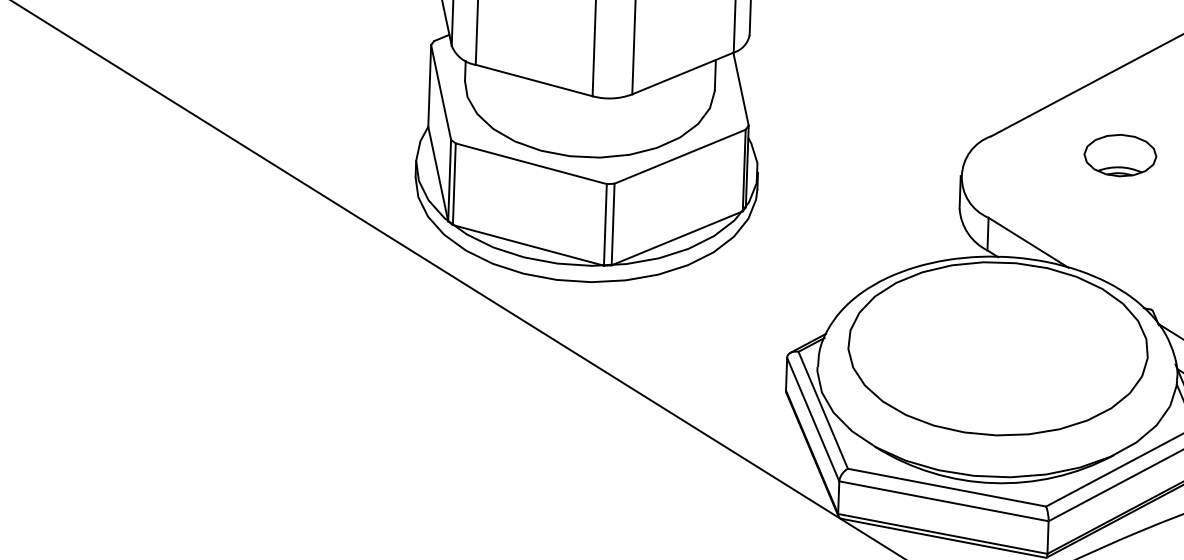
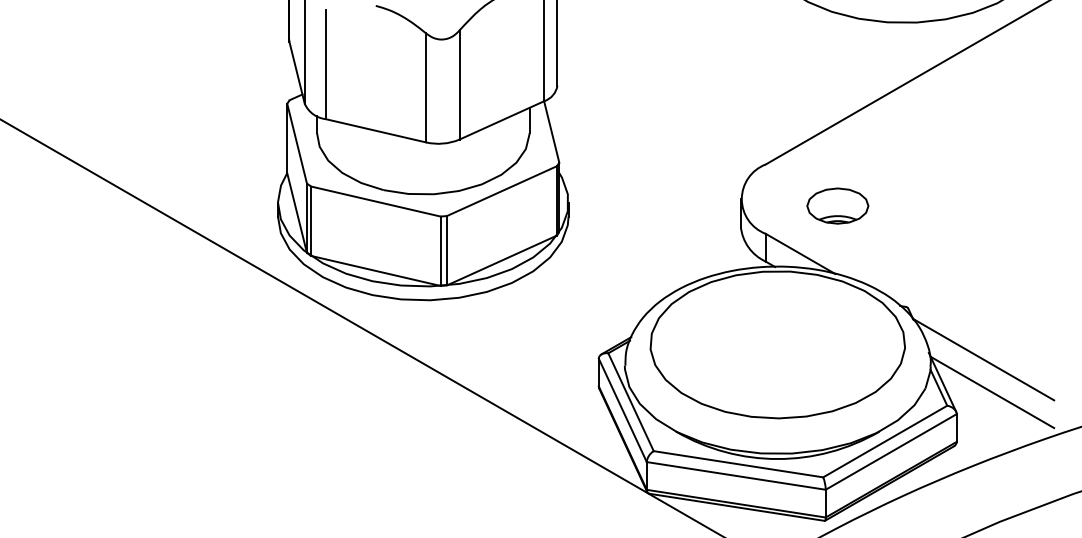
part: (1120, 154) -> (837, 205), moved

